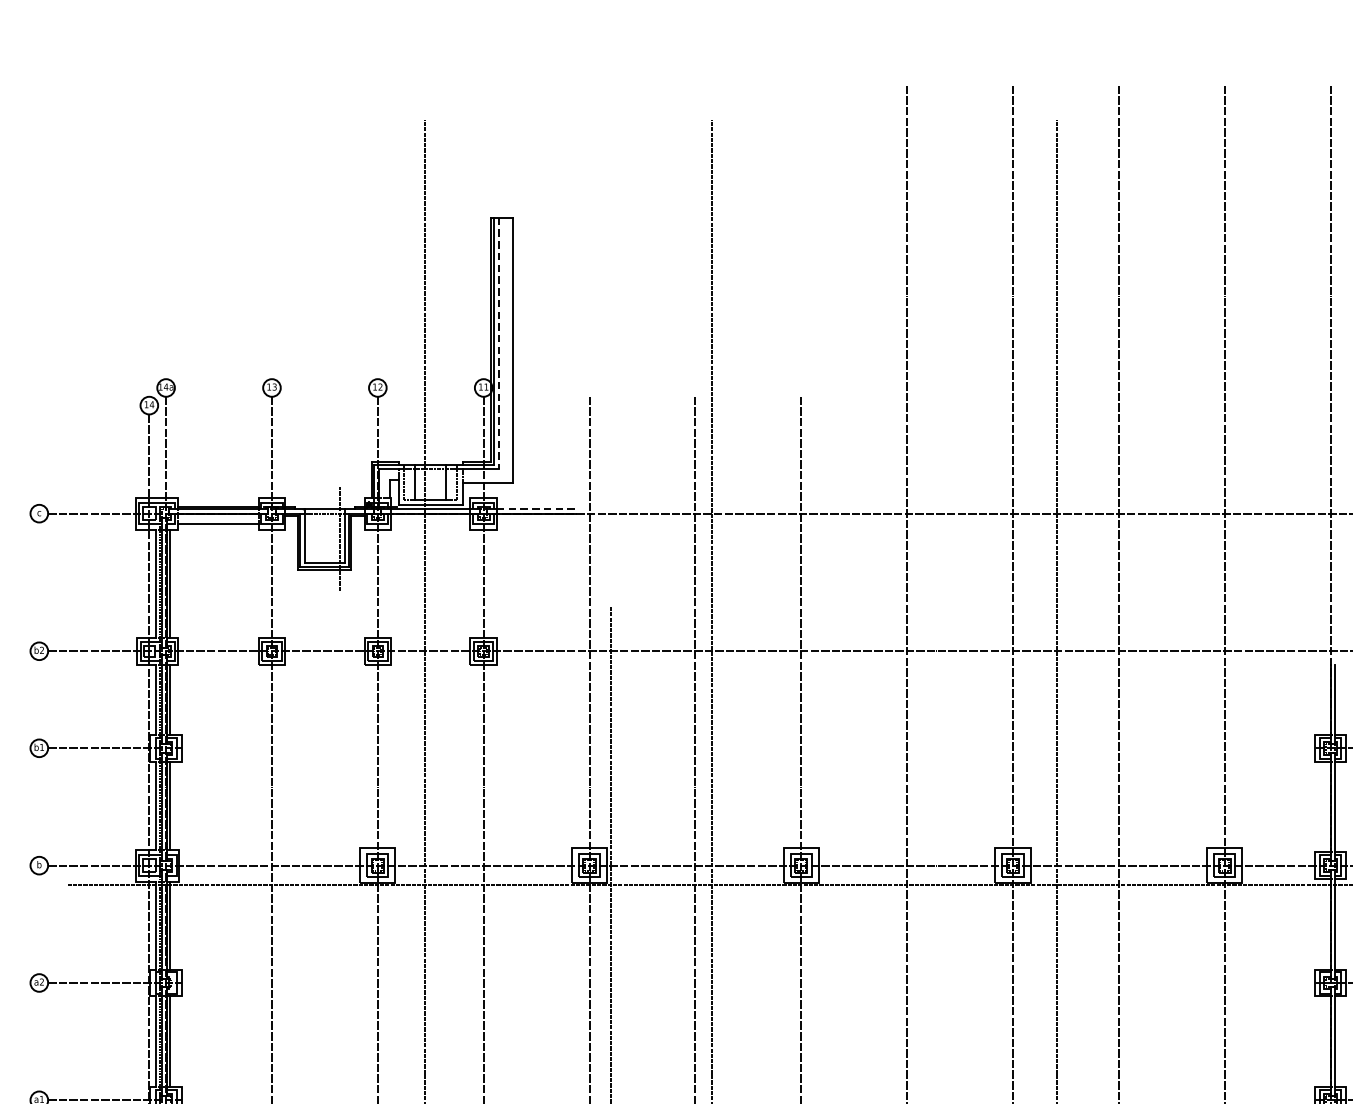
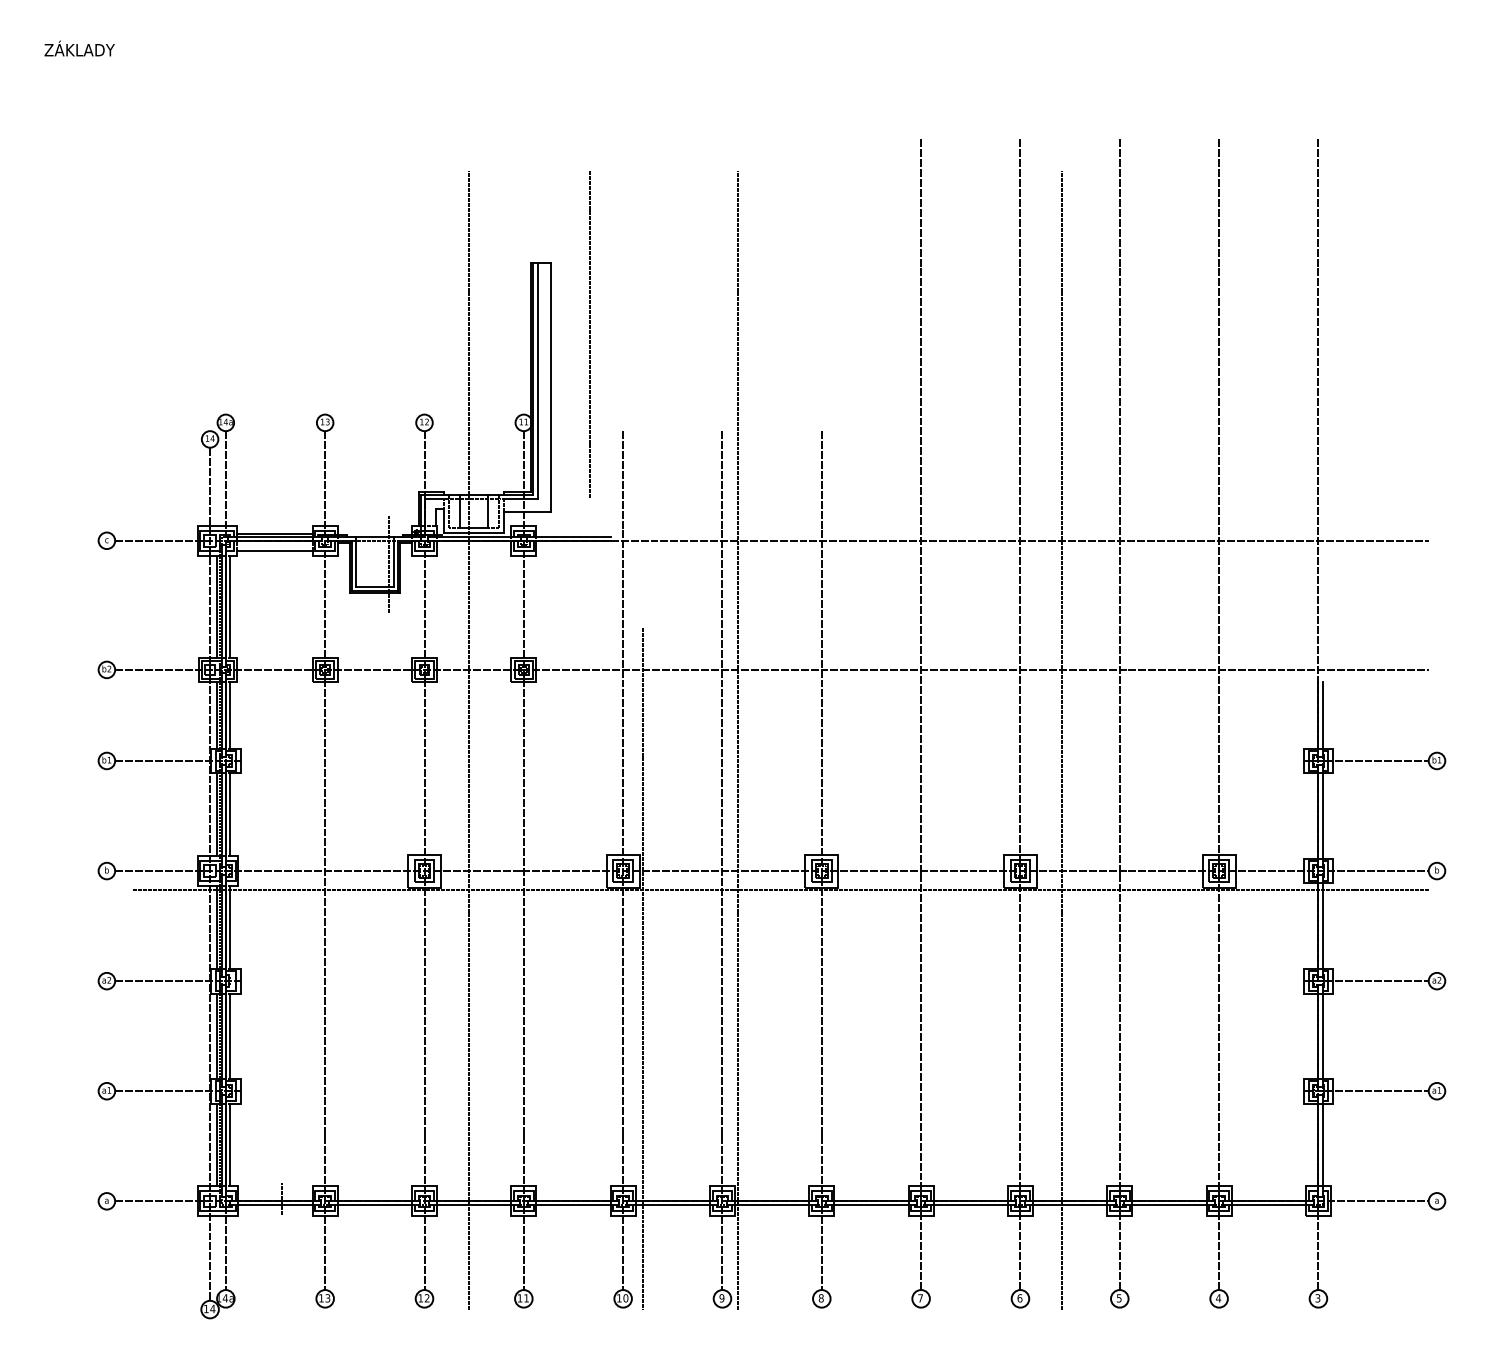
line: (553, 293) -> (589, 334), added
line: (498, 343) -> (537, 381), dashed -> solid
line: (536, 509) -> (573, 536), dashed -> solid

